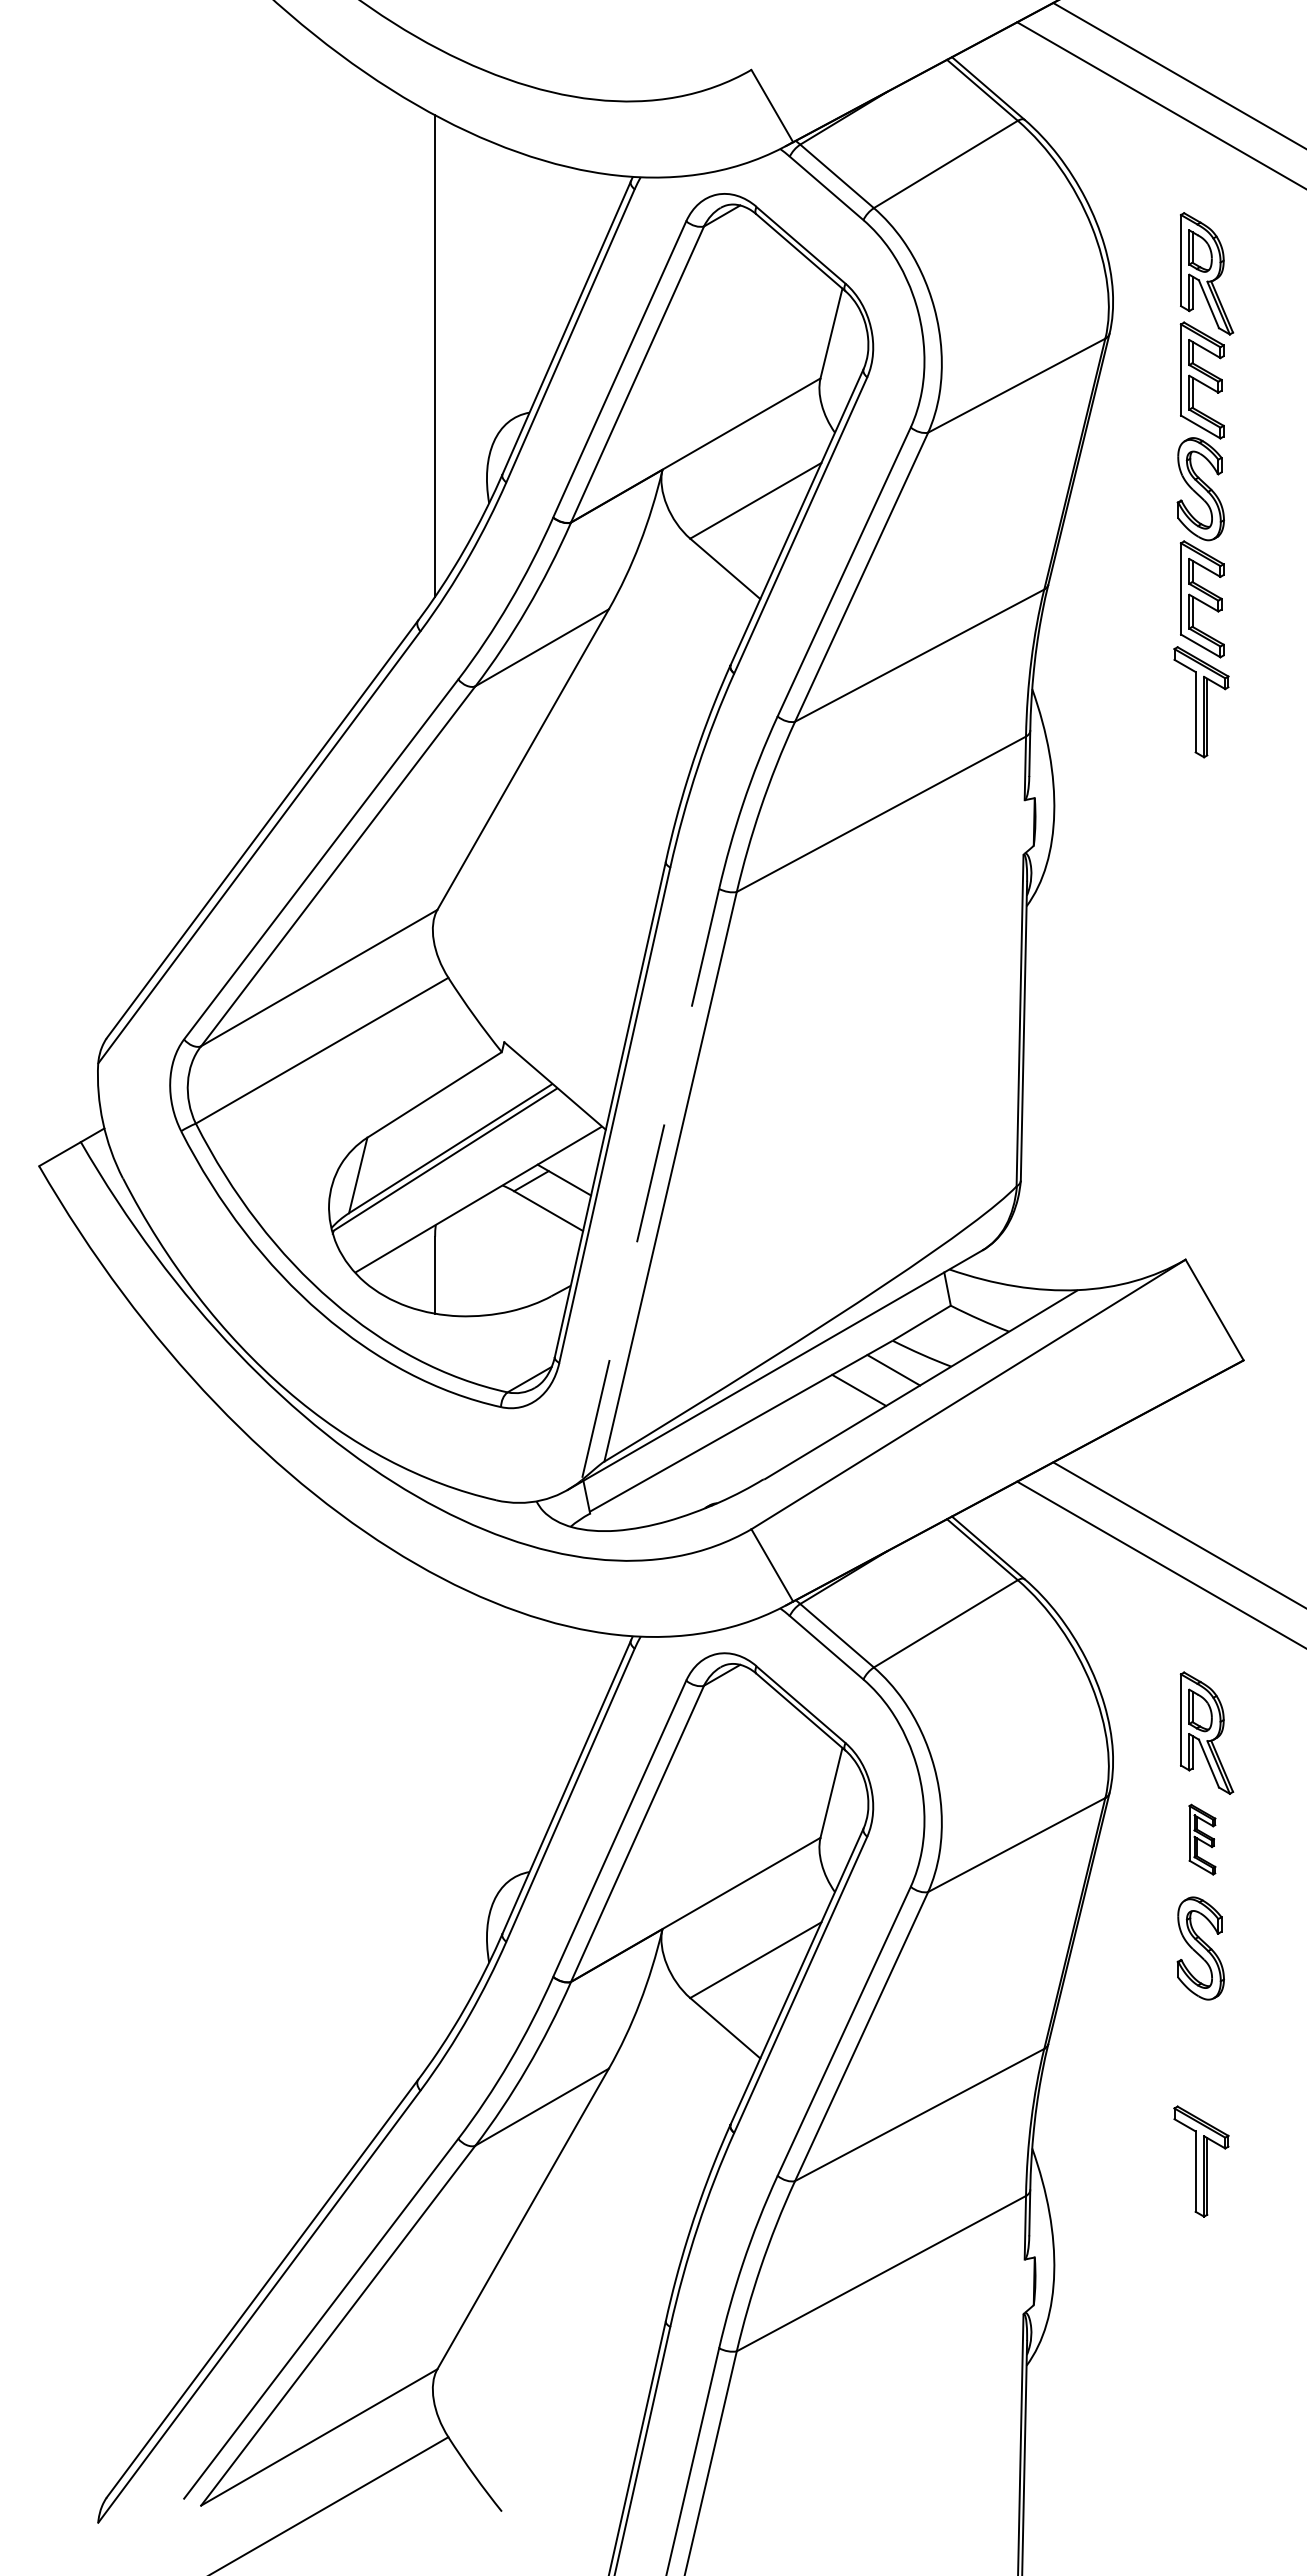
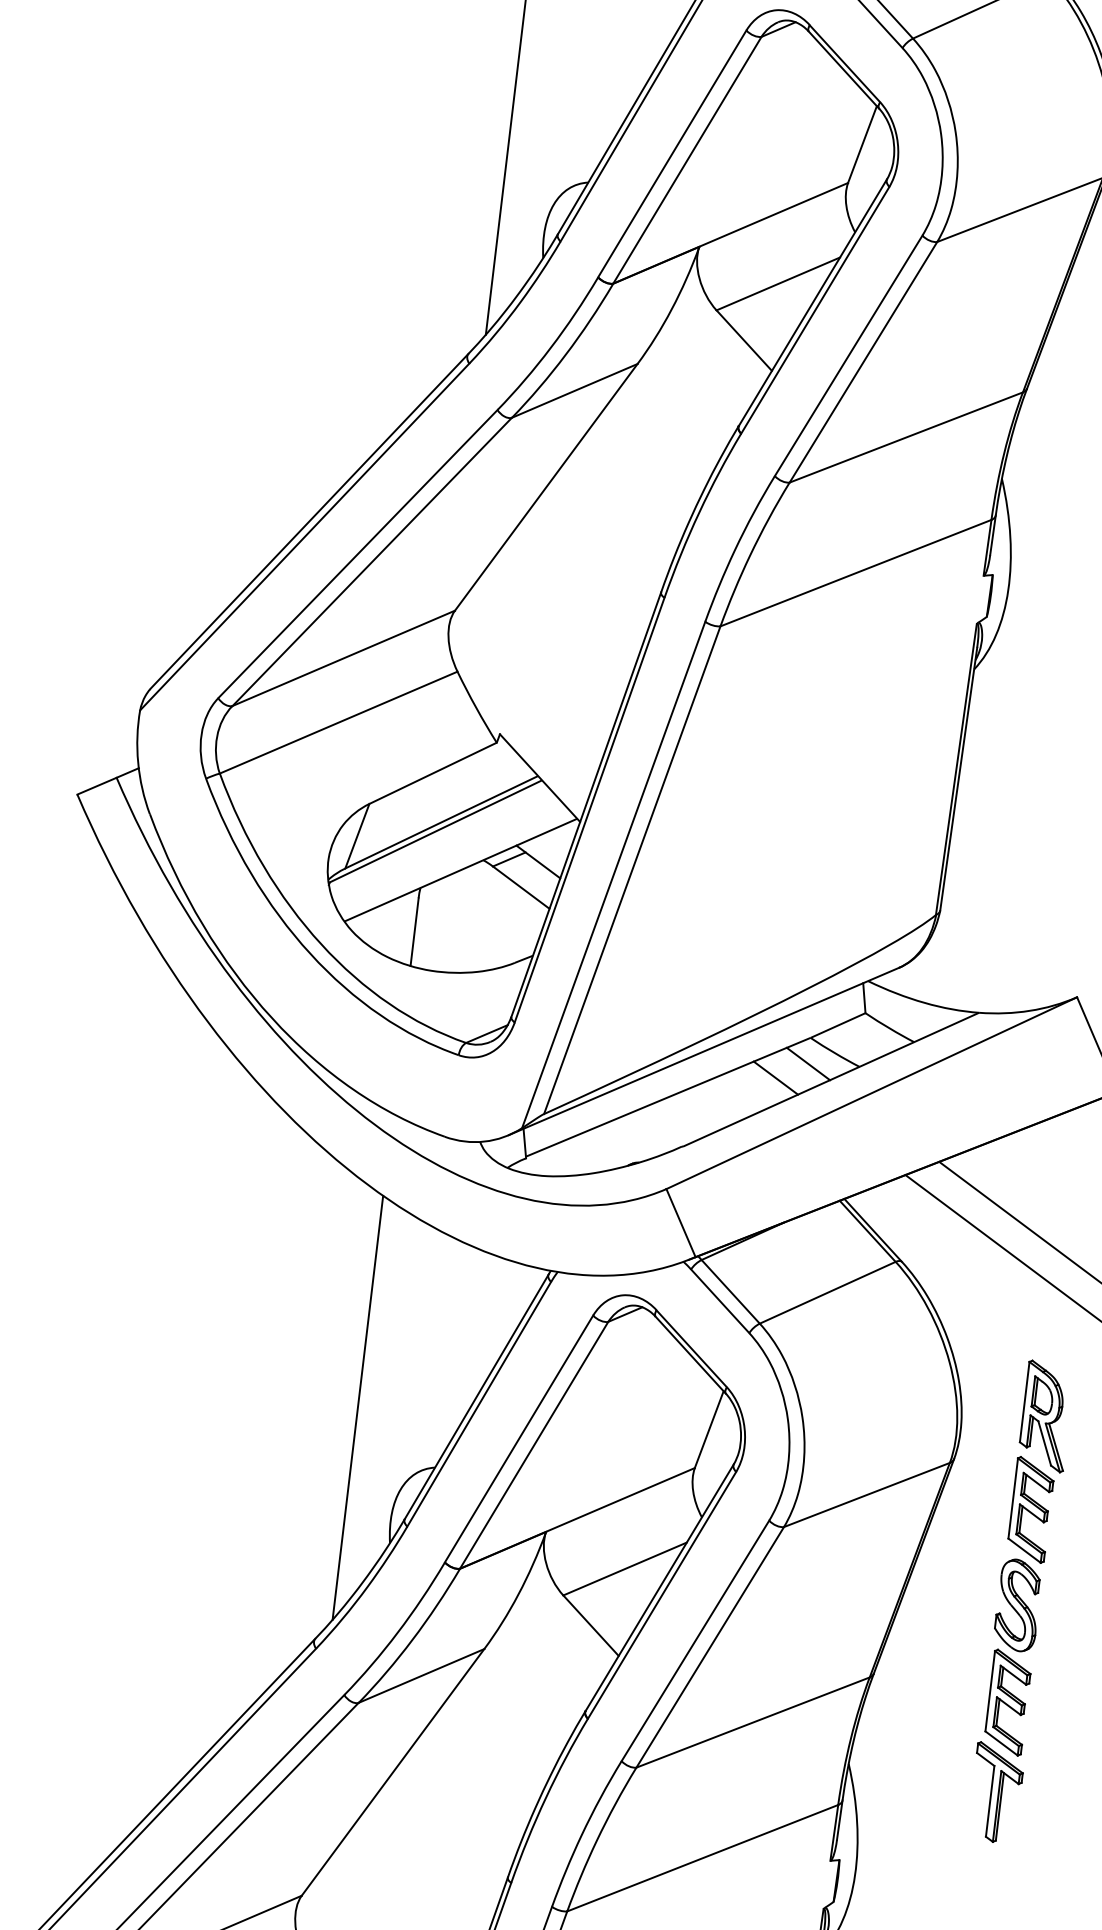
line: (650, 1184) -> (613, 874), dashed -> solid
line: (435, 1815) -> (358, 1407), added
part: (1202, 1839) -> (1031, 1509), size x1.67
part: (1201, 2058) -> (1007, 1702), added

